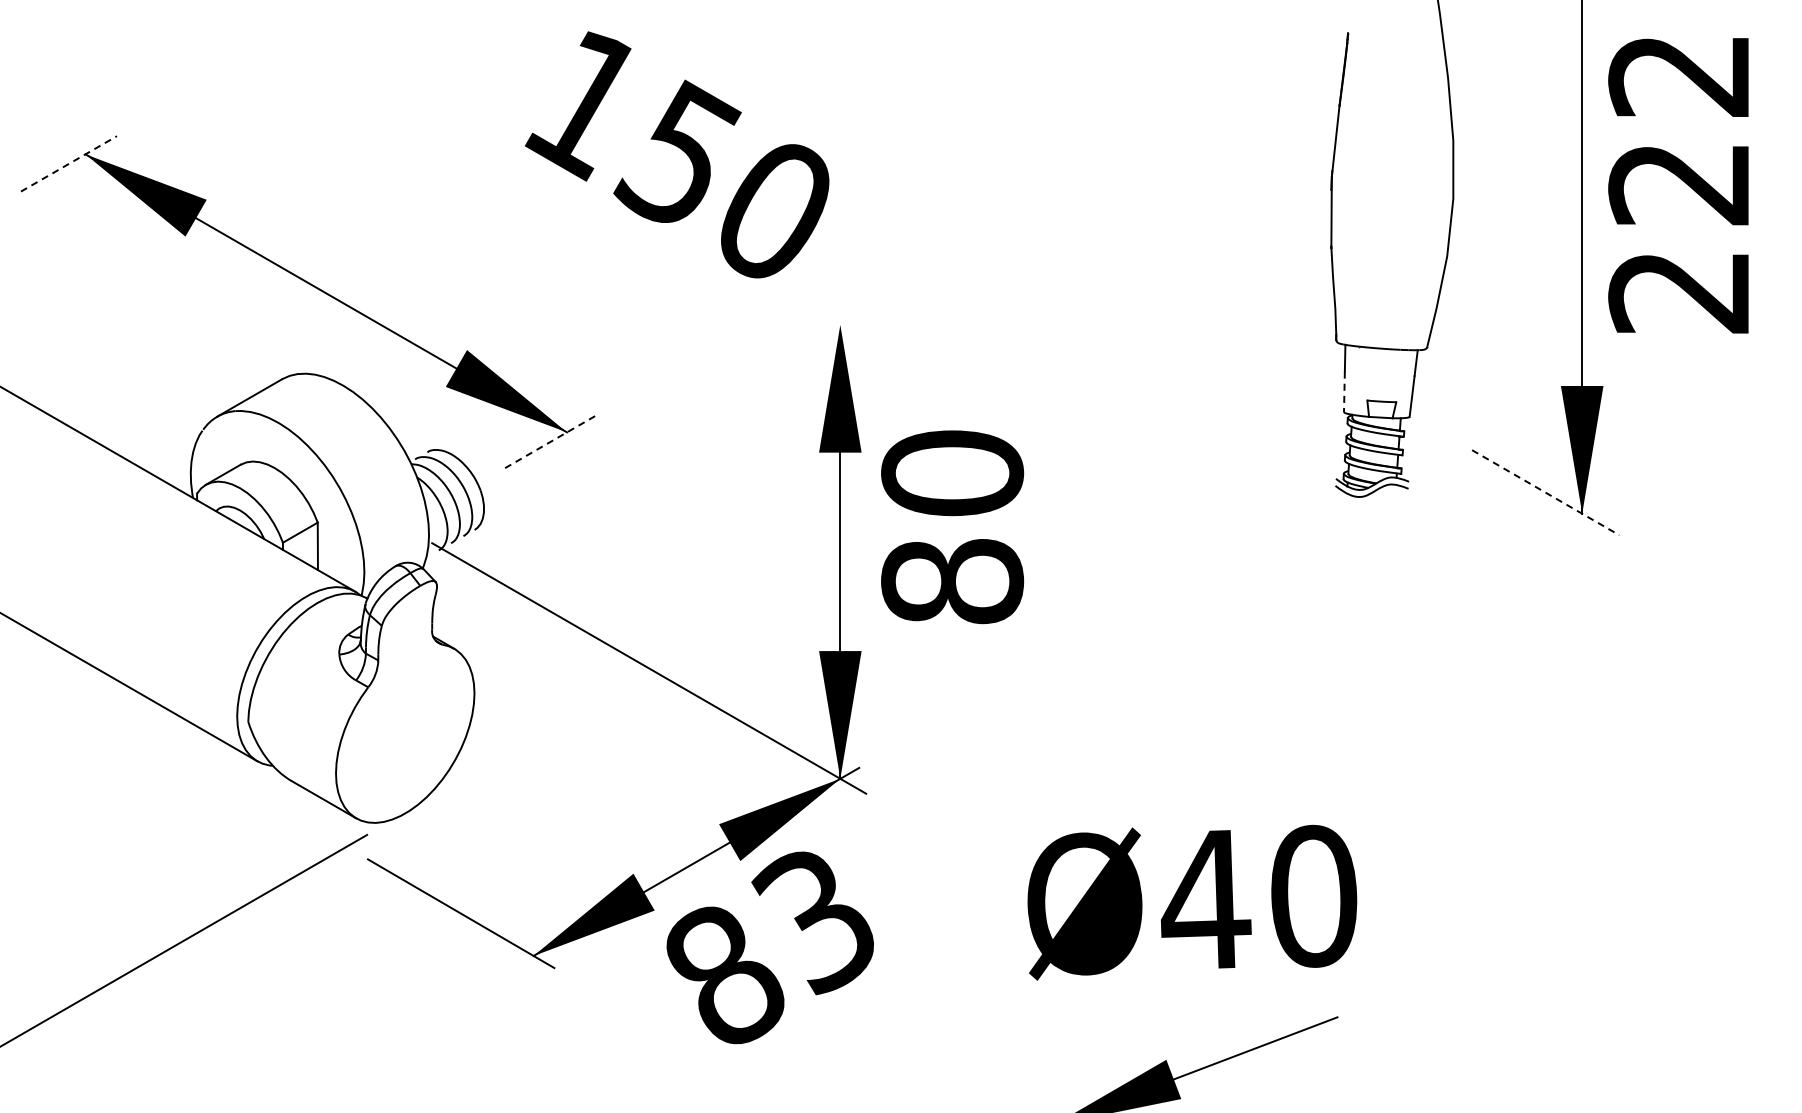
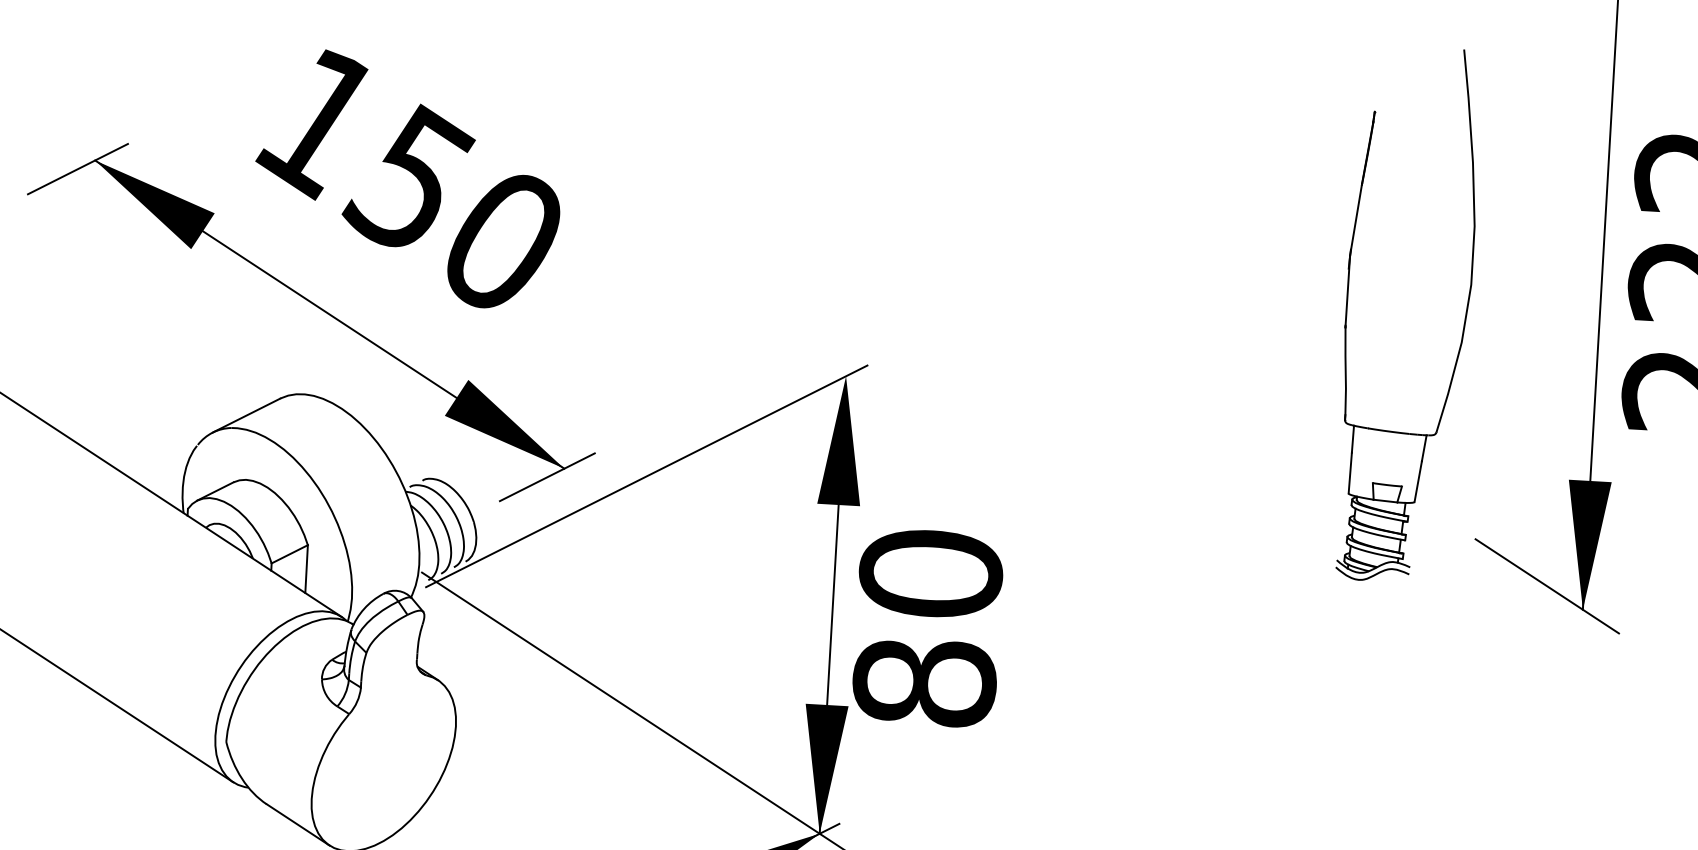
text: (677, 154) -> (408, 178), moved
line: (69, 163) -> (78, 168), dashed -> solid
line: (1344, 392) -> (1350, 473), dashed -> solid
line: (648, 435) -> (646, 476), added
line: (550, 441) -> (547, 476), dashed -> solid
line: (1545, 492) -> (1547, 586), dashed -> solid
text: (952, 527) -> (927, 628), moved

